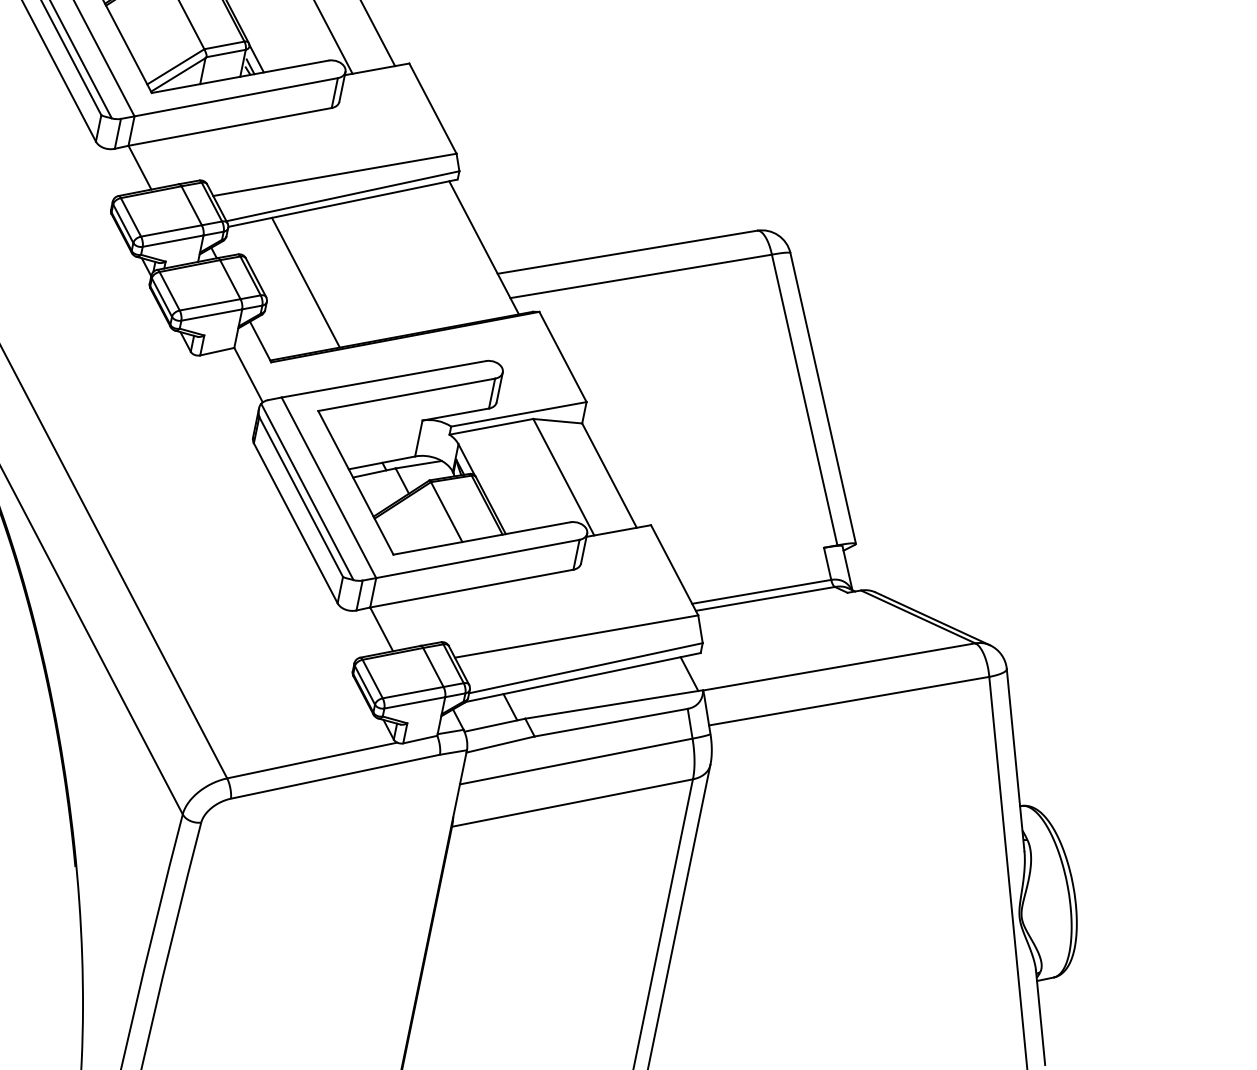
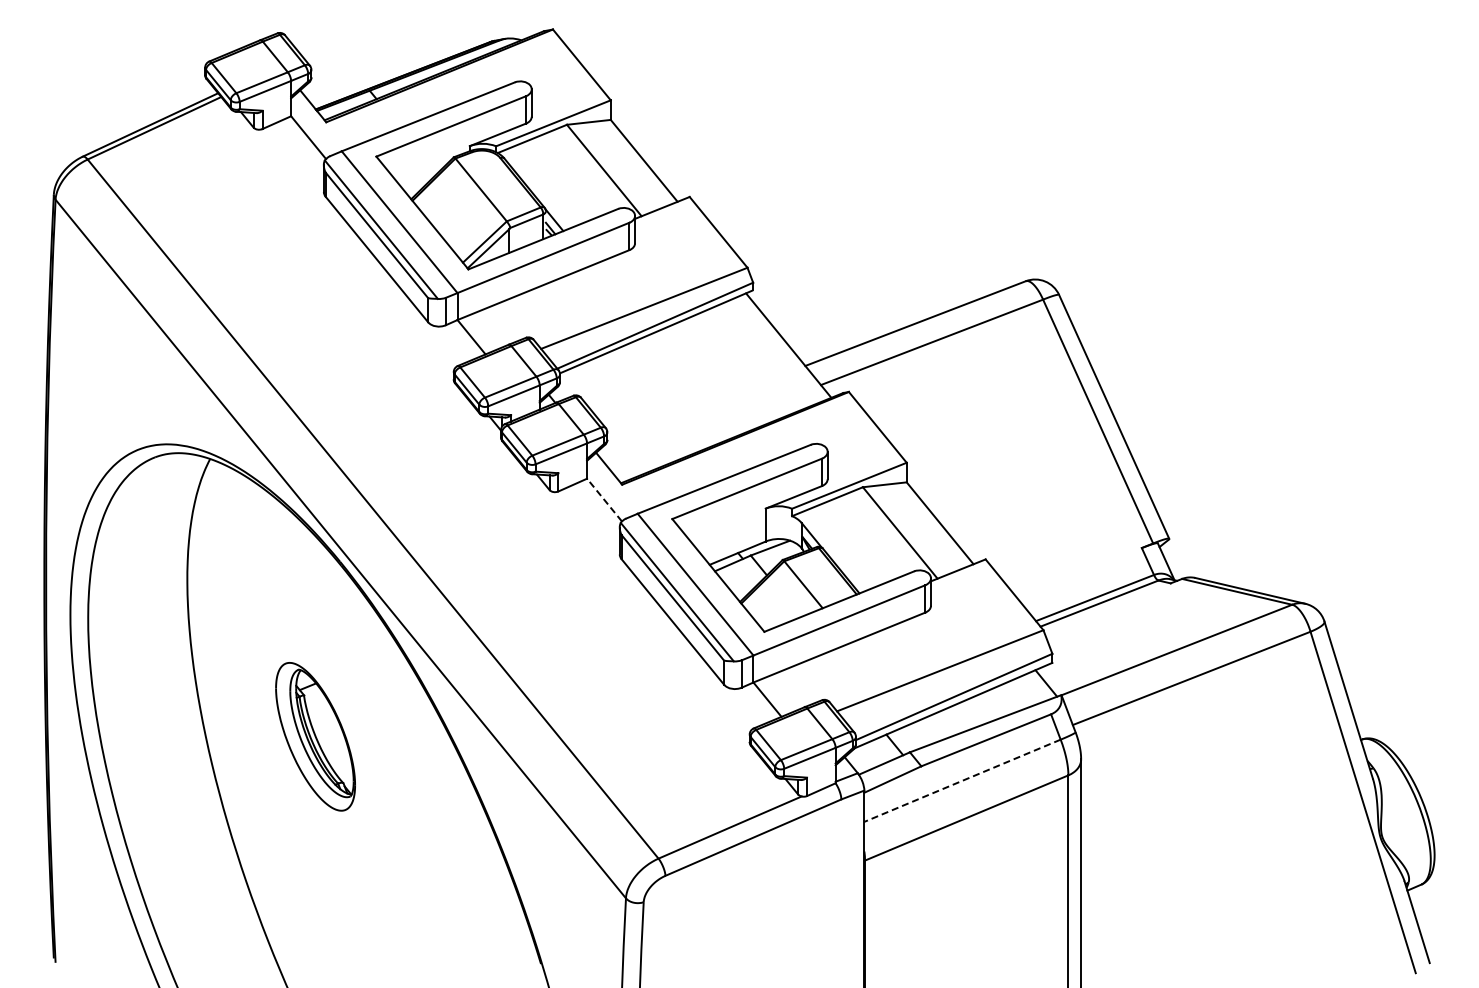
line: (305, 282) -> (637, 408), removed
line: (248, 375) -> (604, 500), solid -> dashed
line: (576, 761) -> (962, 780), solid -> dashed

